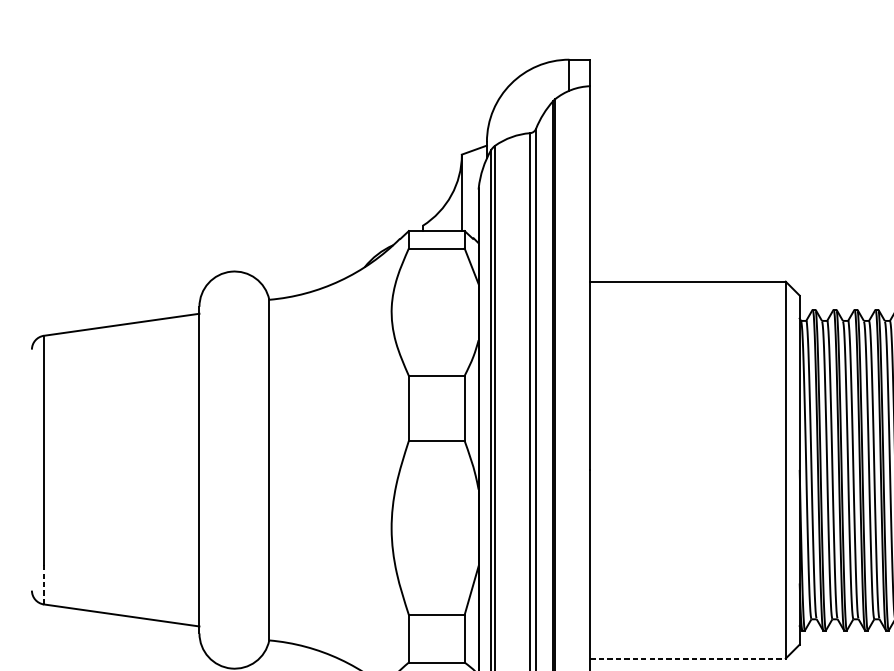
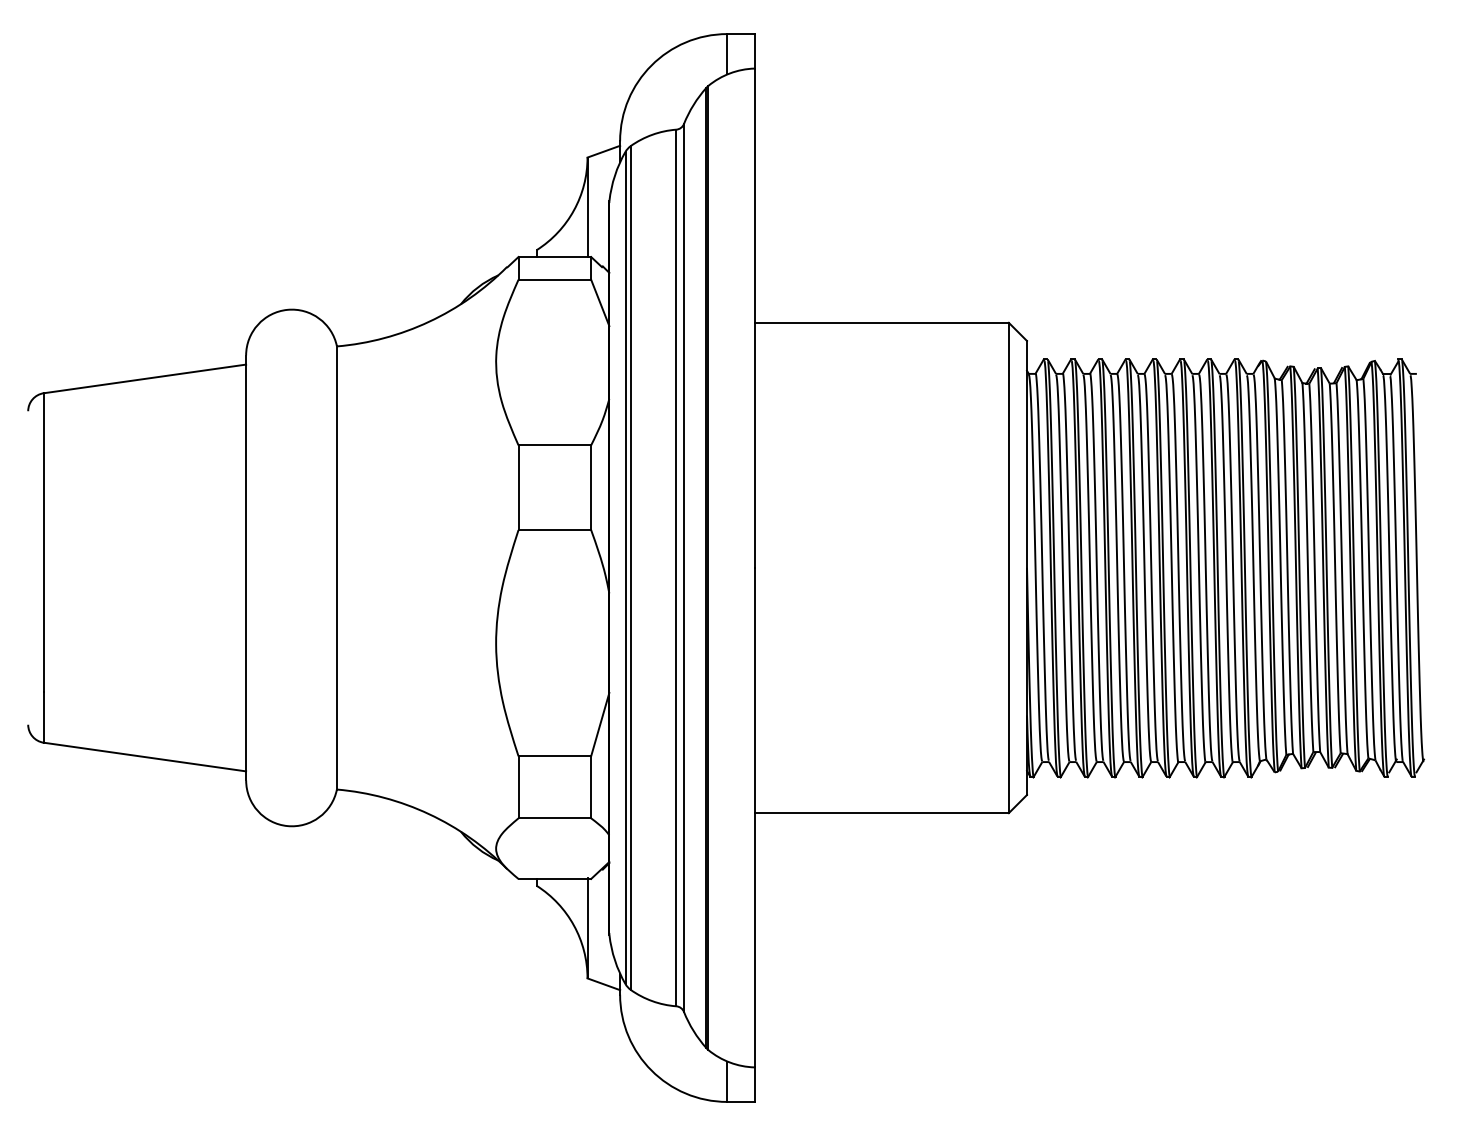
line: (43, 585) -> (43, 717), dashed -> solid
line: (688, 658) -> (882, 813), dashed -> solid

